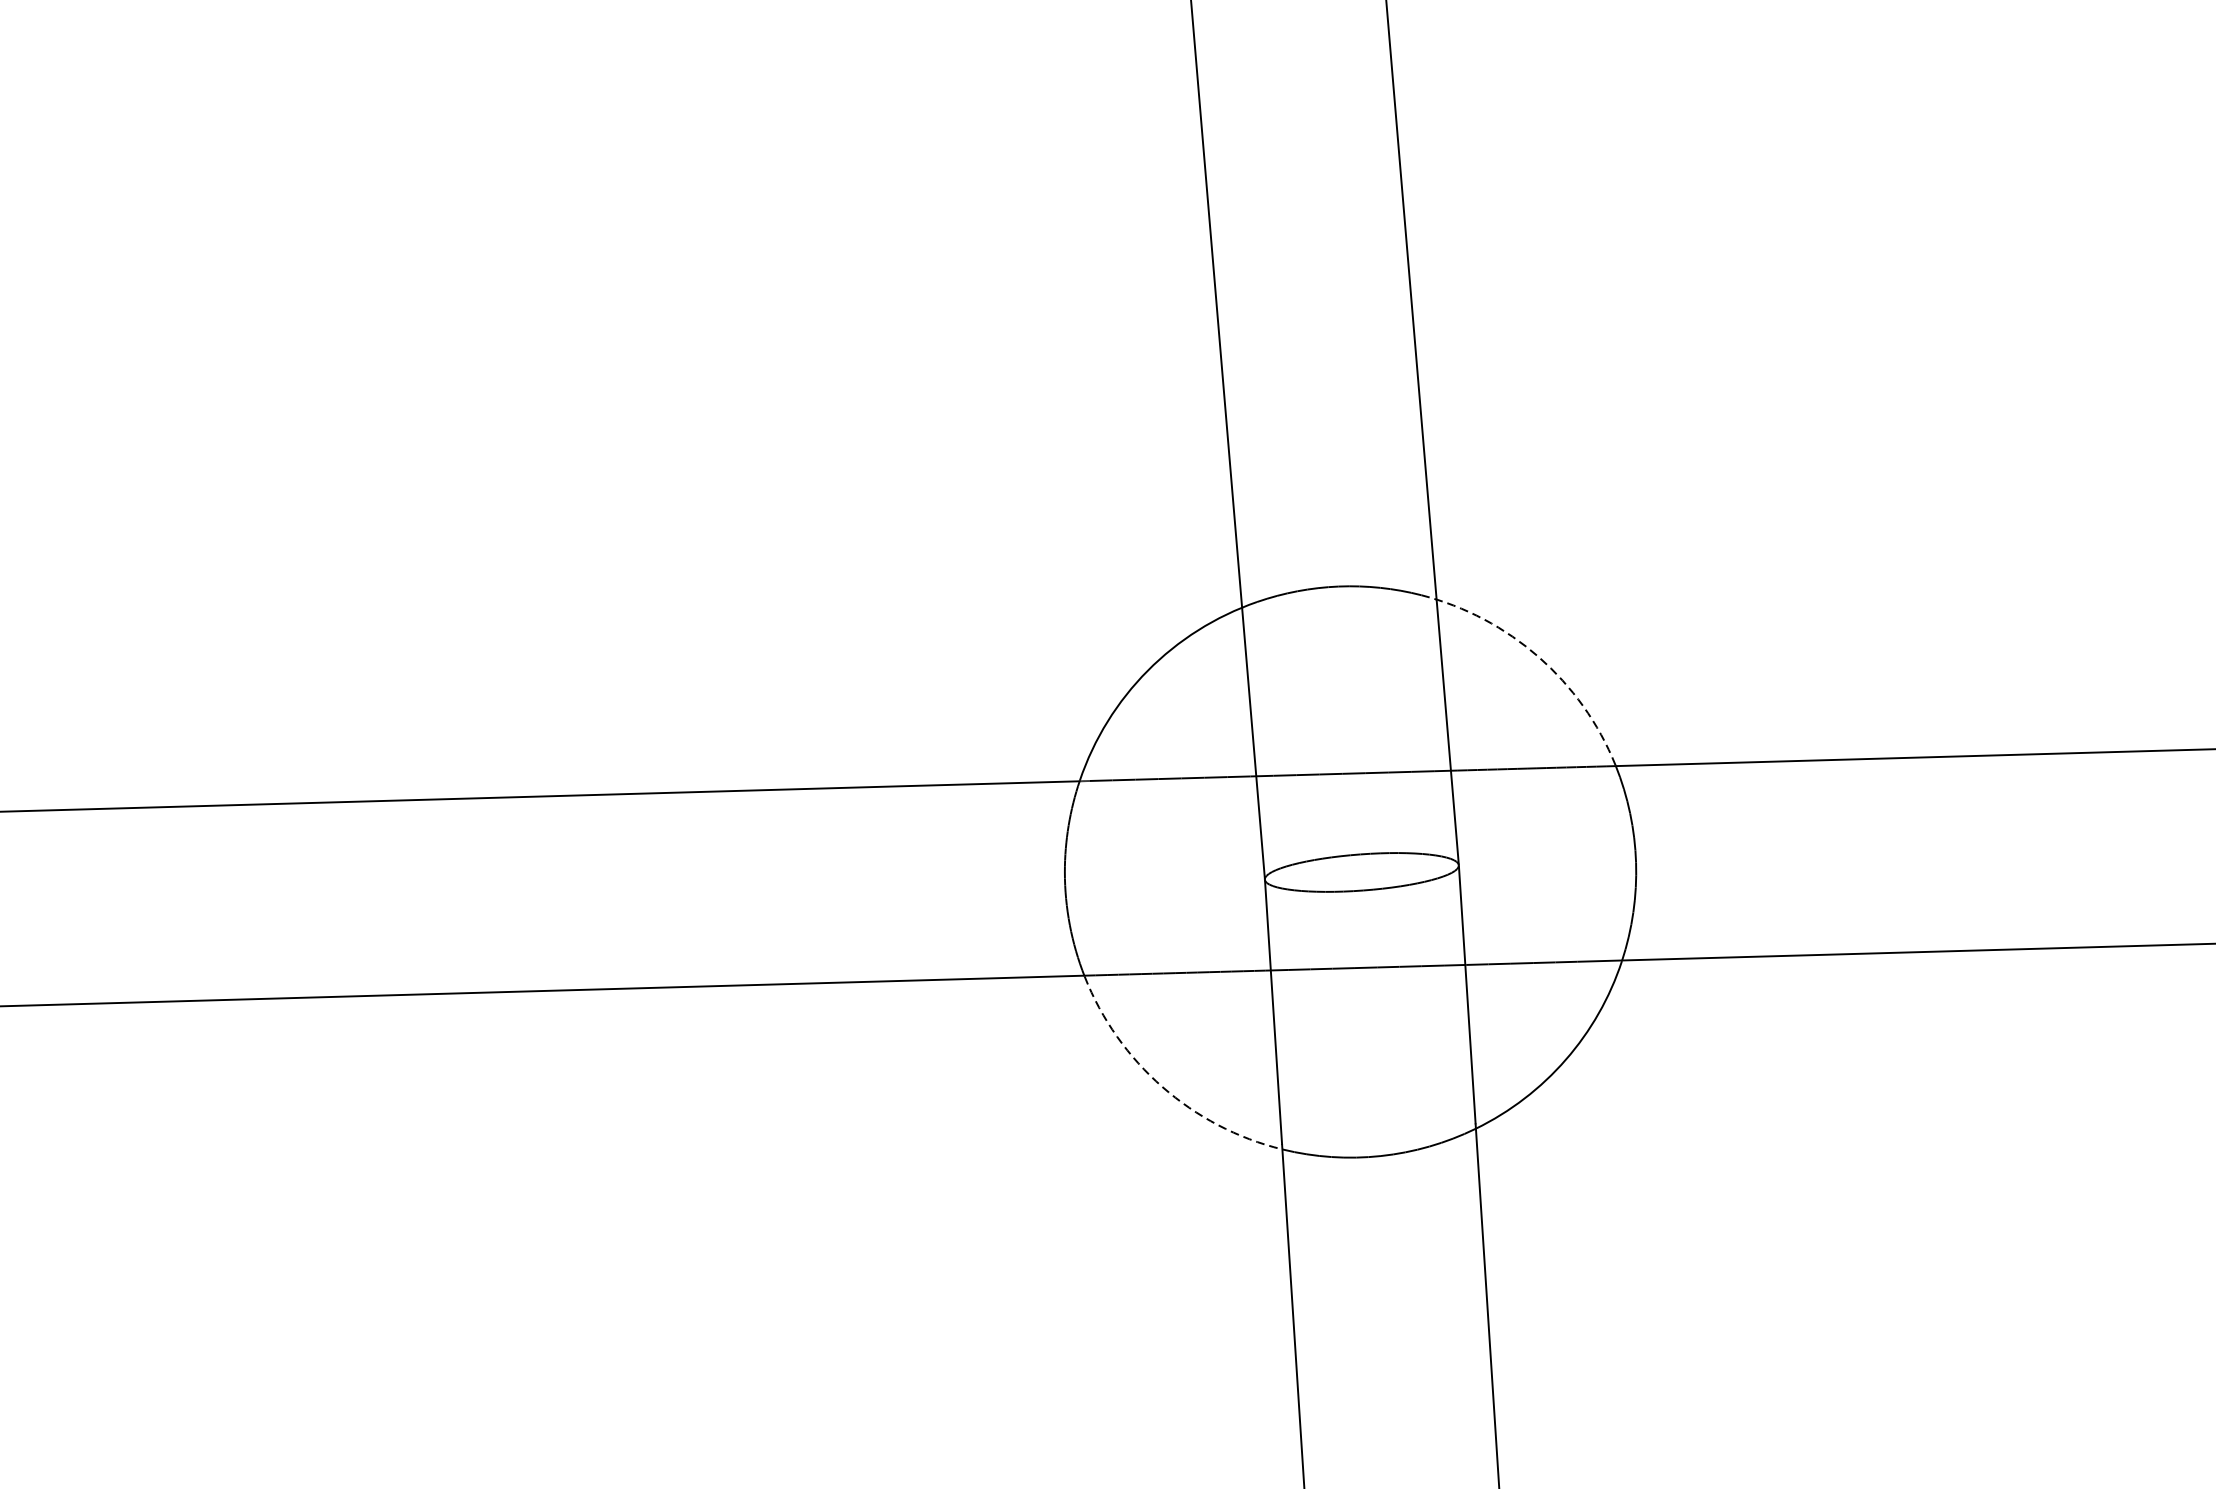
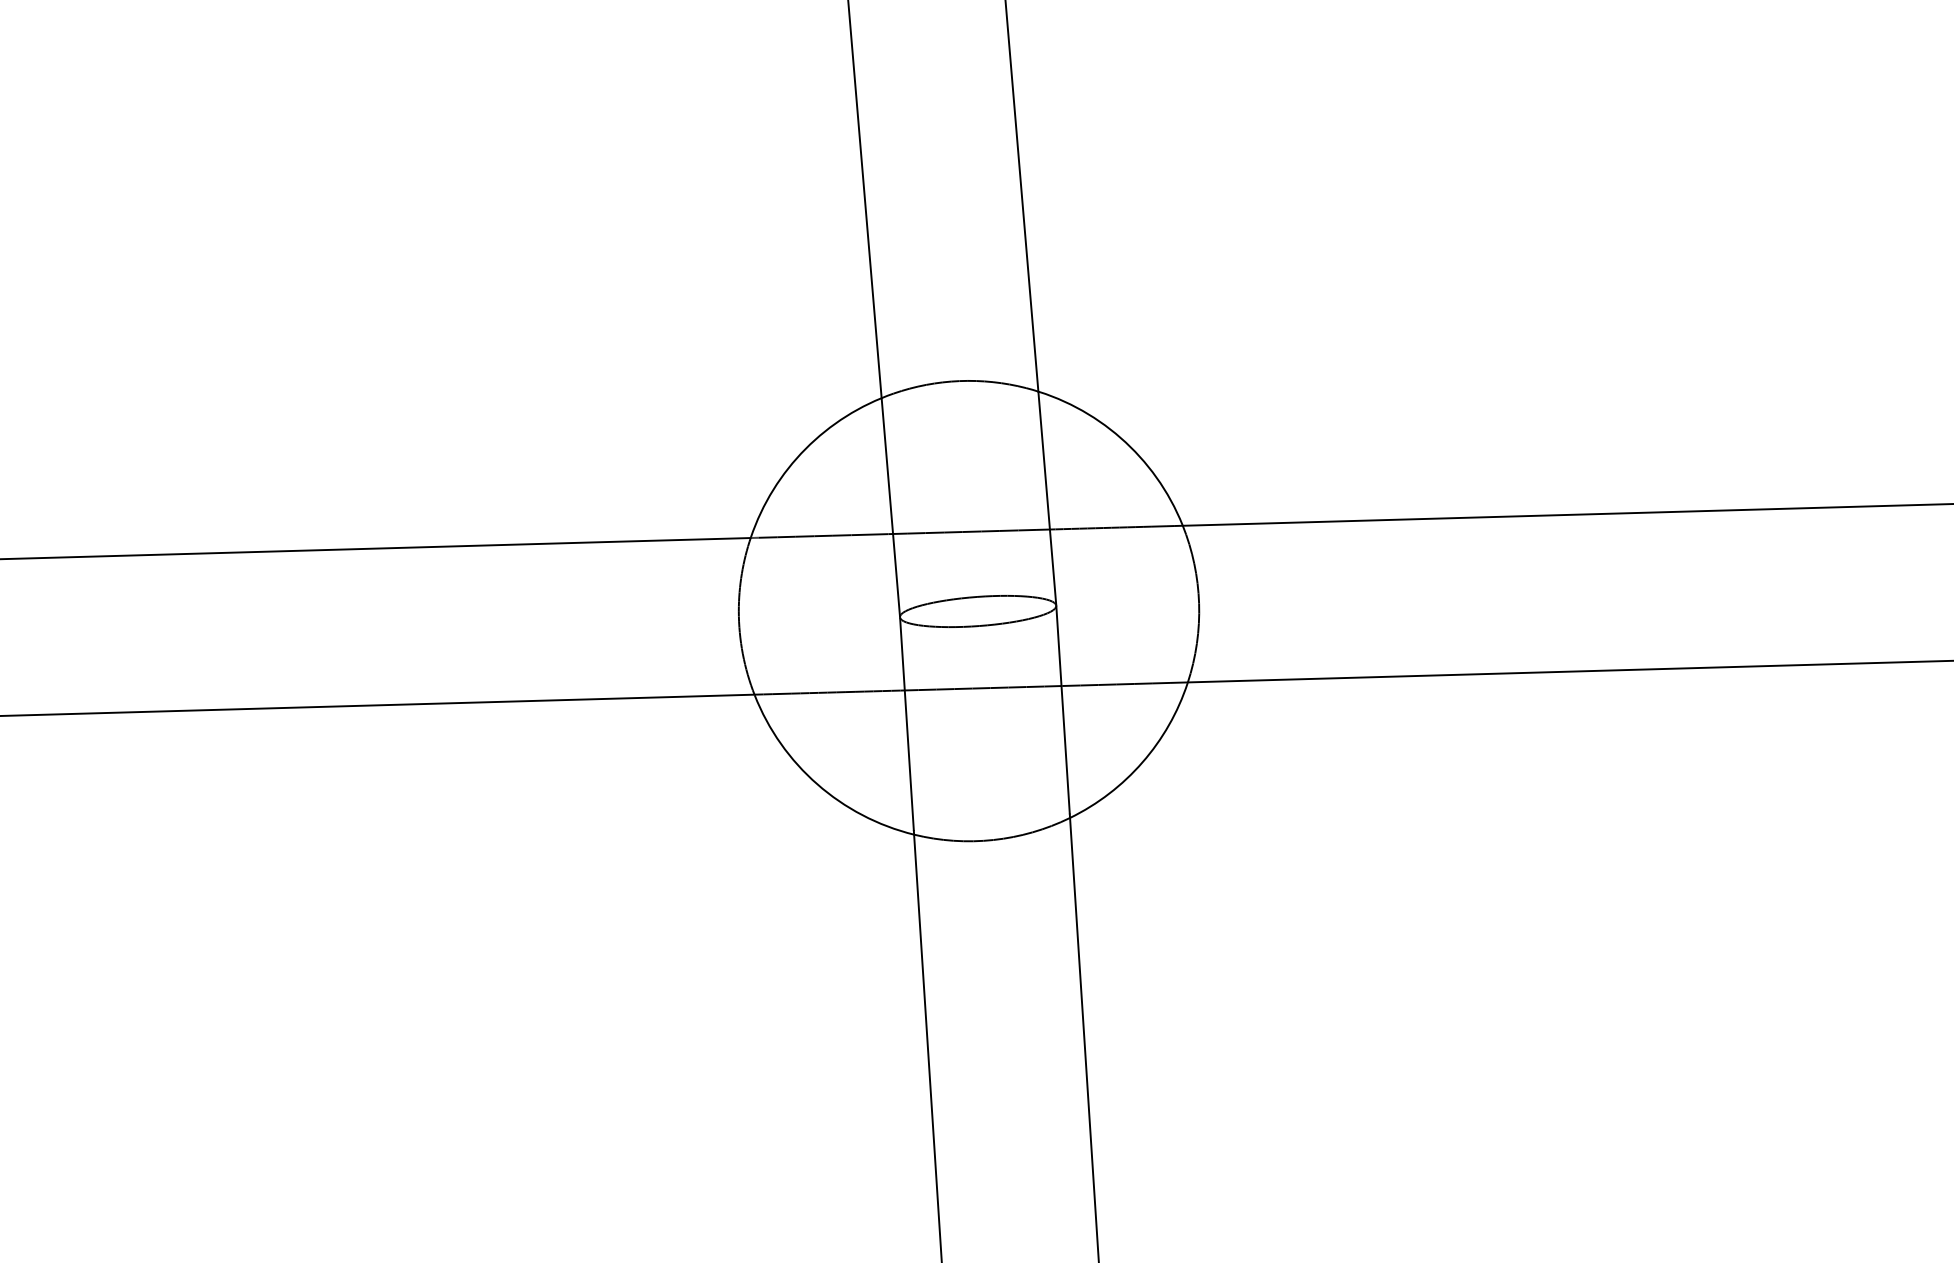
arc: (1538, 656) -> (1120, 437), dashed -> solid
arc: (1162, 1087) -> (817, 784), dashed -> solid

